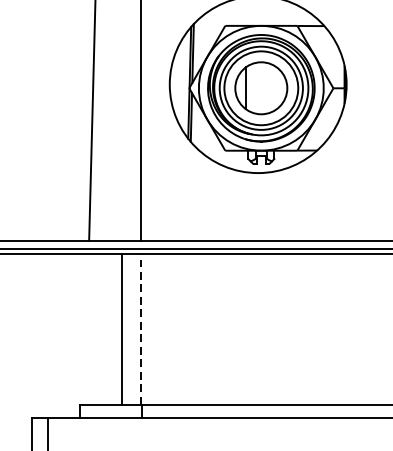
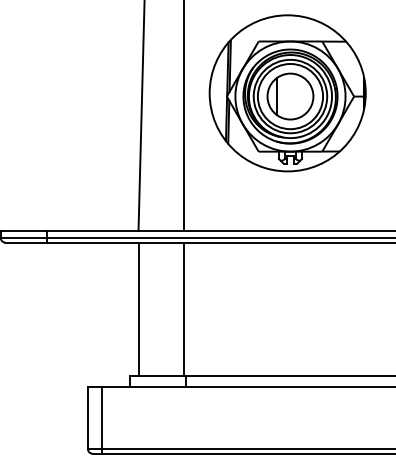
line: (121, 328) -> (138, 308), moved
line: (141, 329) -> (184, 309), dashed -> solid

